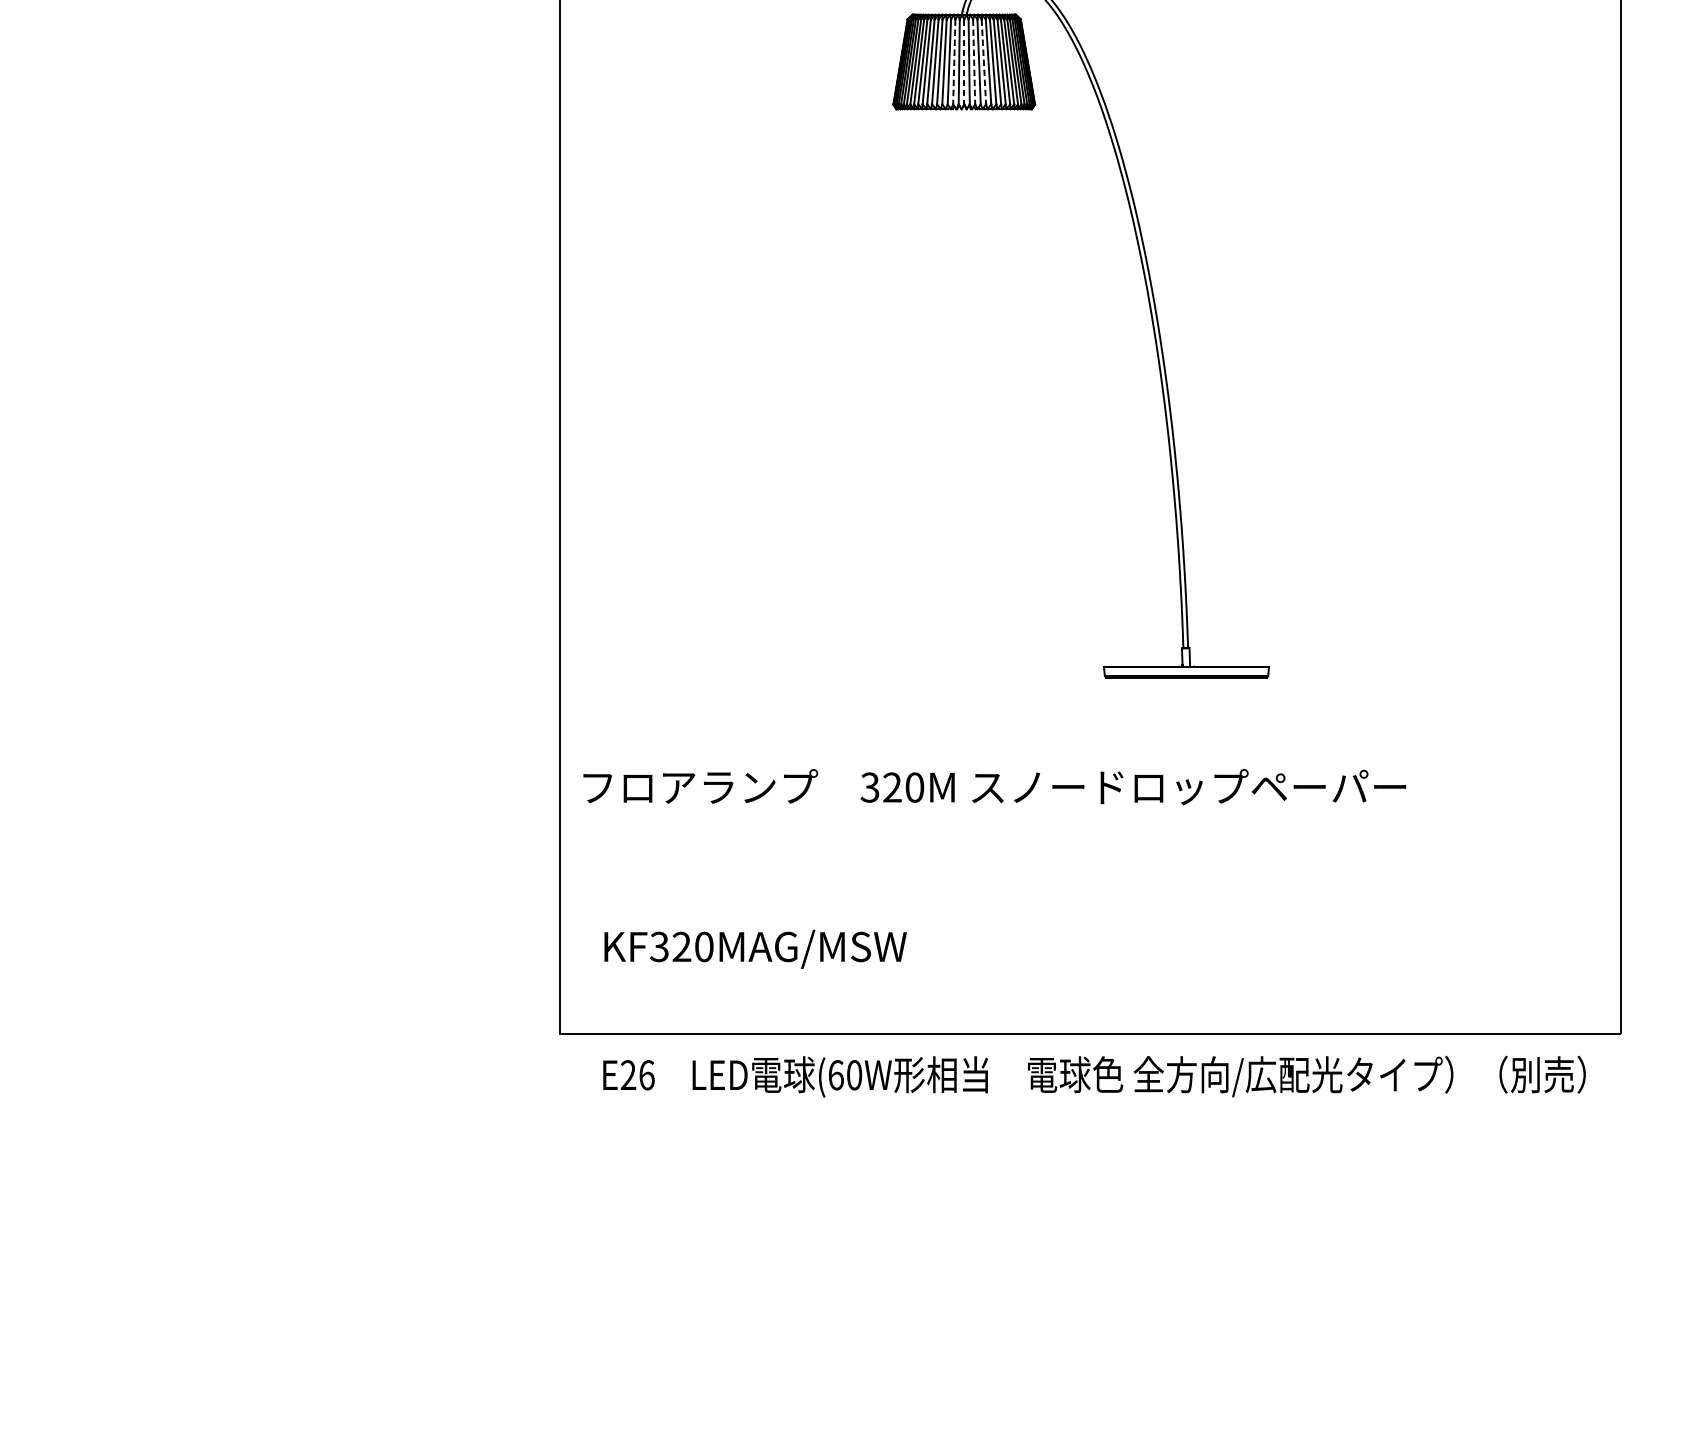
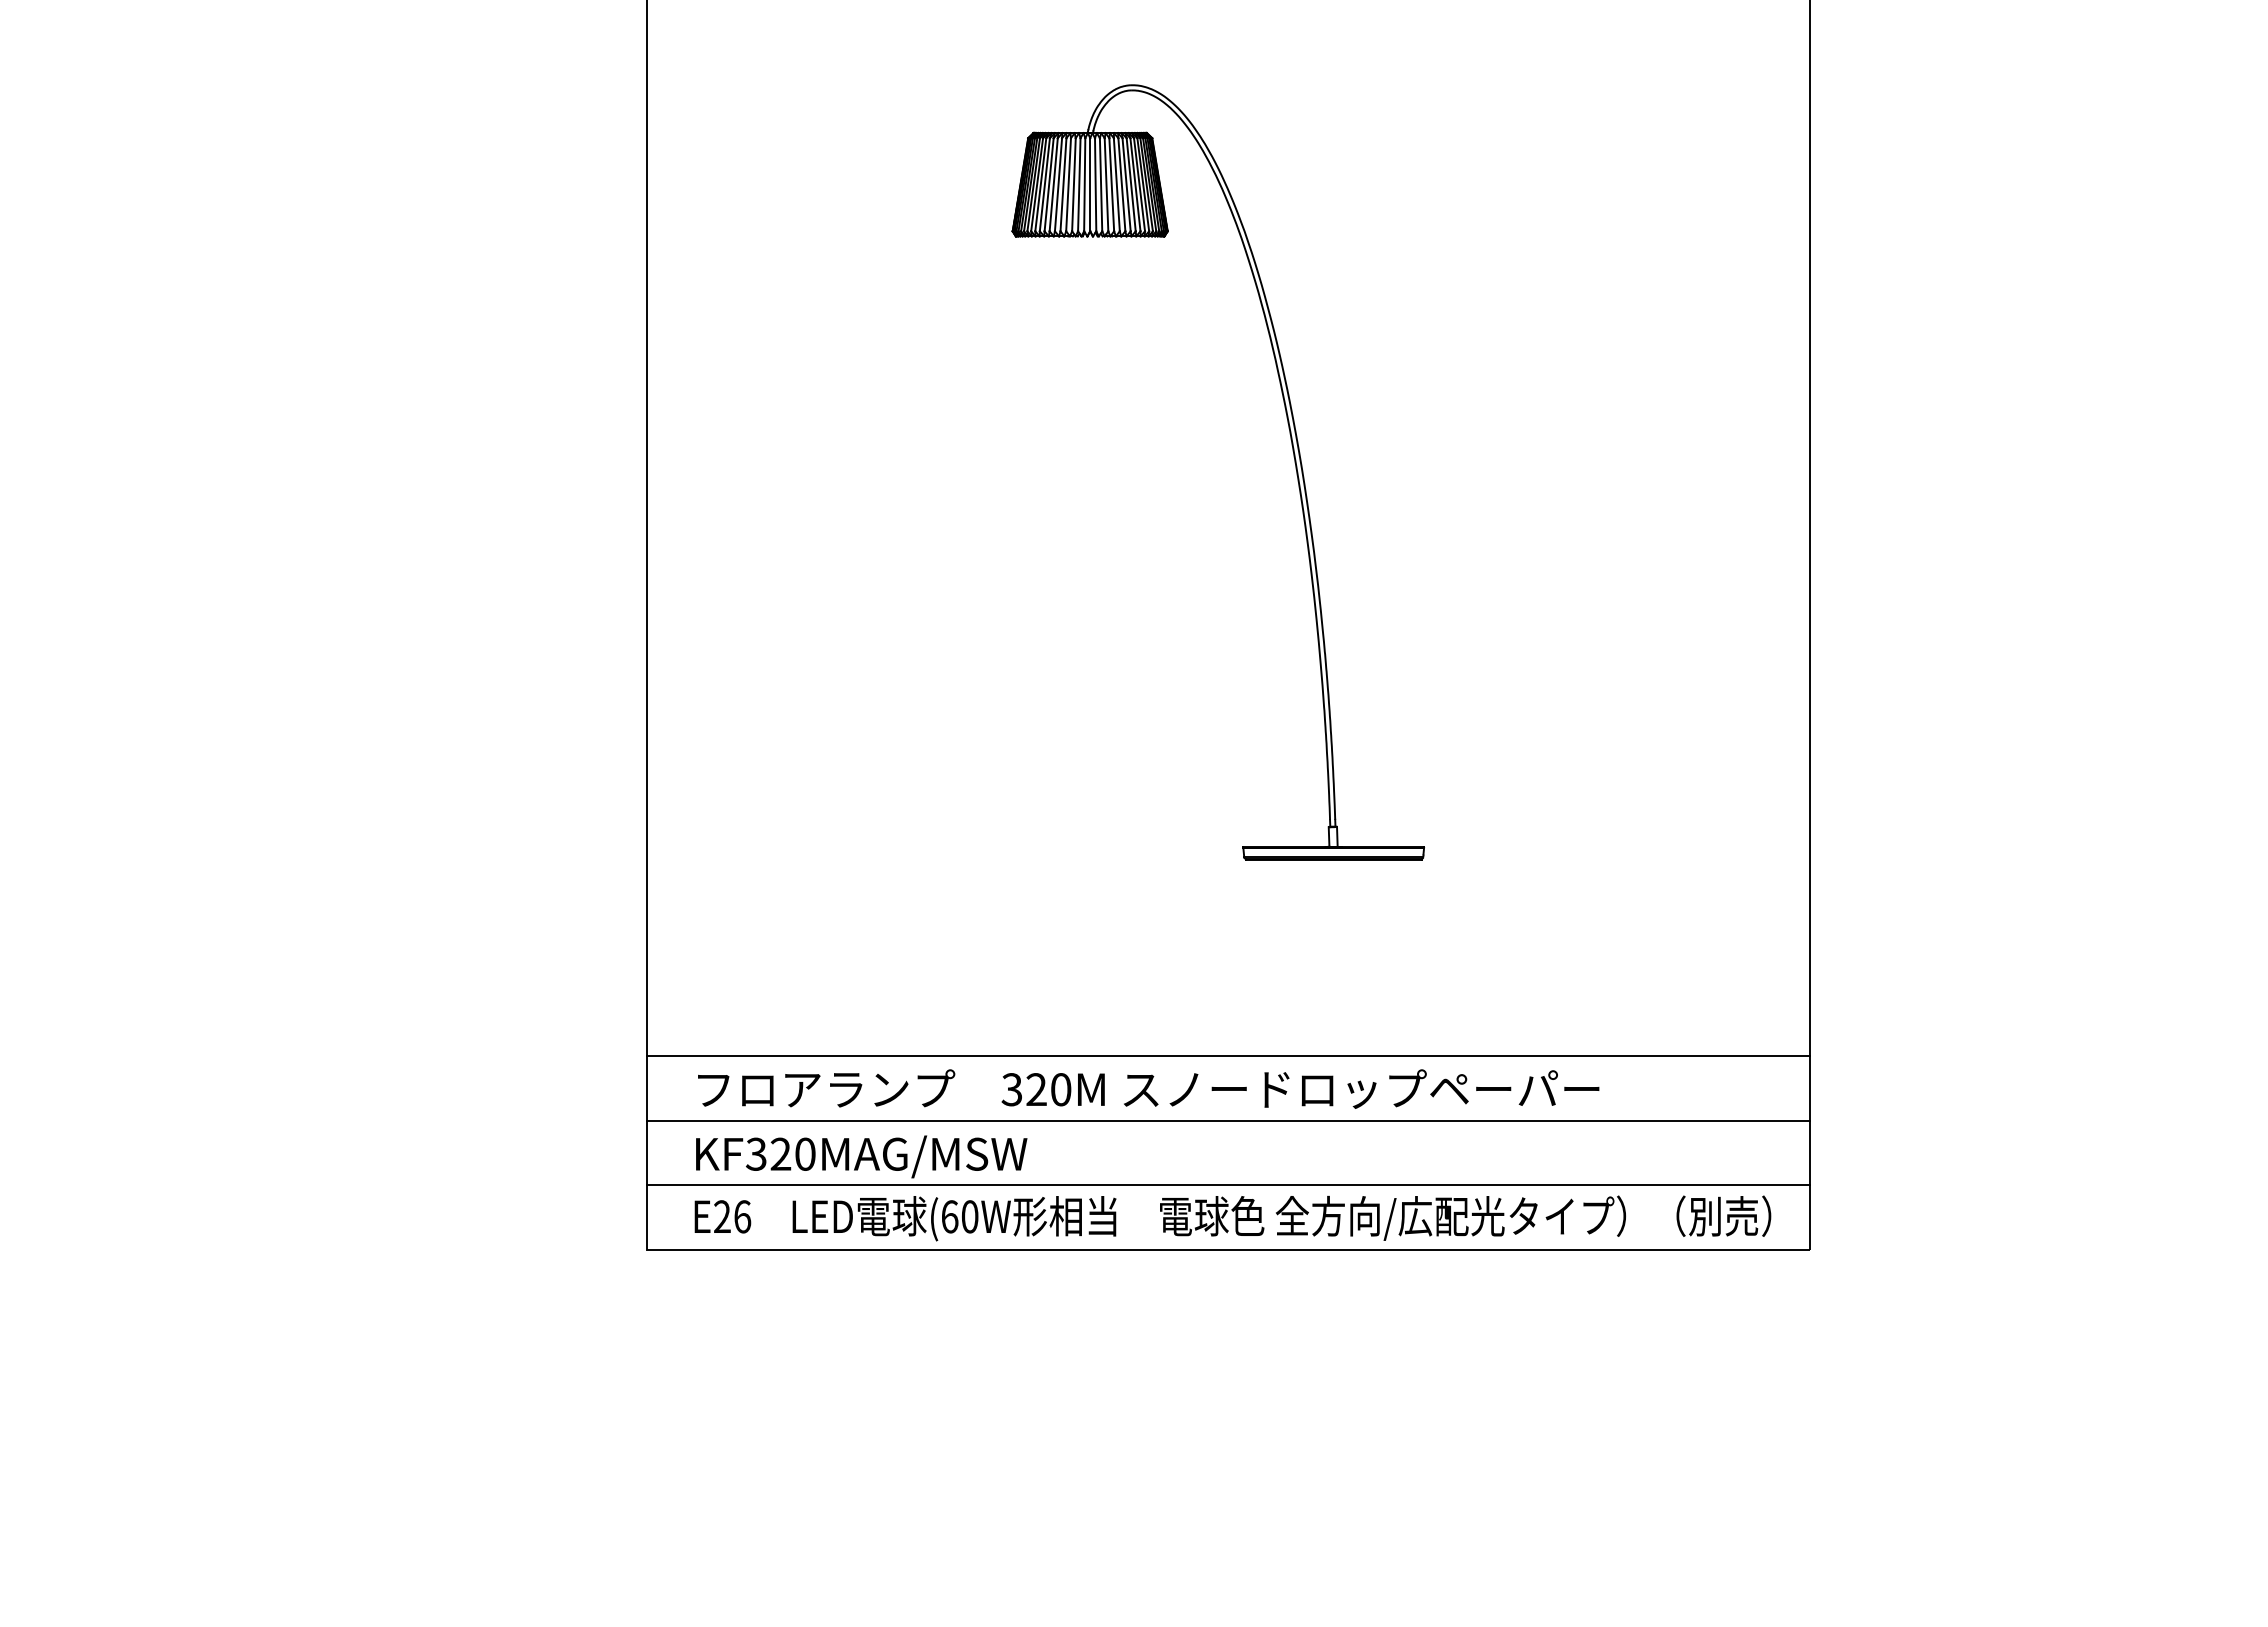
line: (954, 61) -> (1079, 184), dashed -> solid
line: (964, 61) -> (1090, 184), dashed -> solid
line: (974, 61) -> (1101, 184), dashed -> solid
line: (983, 61) -> (1111, 184), dashed -> solid
text: (994, 786) -> (1148, 1088), moved
line: (1090, 857) -> (1228, 1056), added
line: (1090, 916) -> (1228, 1120), added
line: (1090, 975) -> (1228, 1185), added
text: (1094, 1076) -> (1232, 1218), moved

